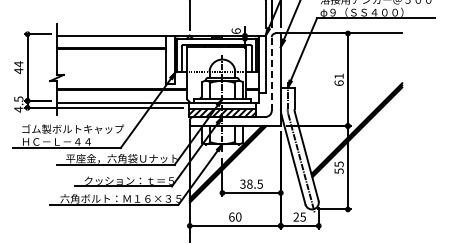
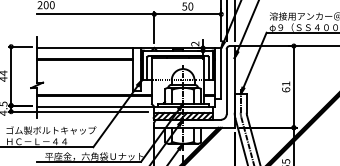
text: (235, 30) -> (194, 43), 6 -> 2
line: (271, 74) -> (226, 82), dashed -> solid

